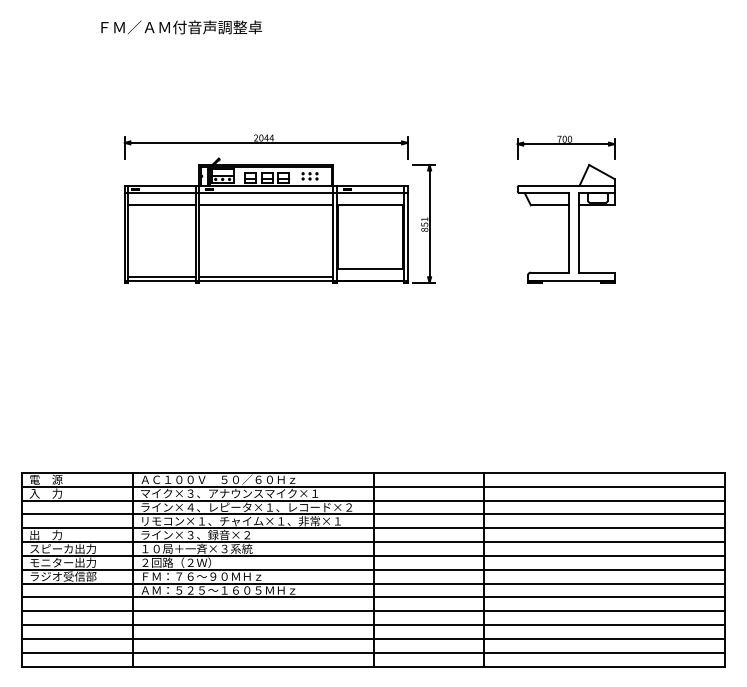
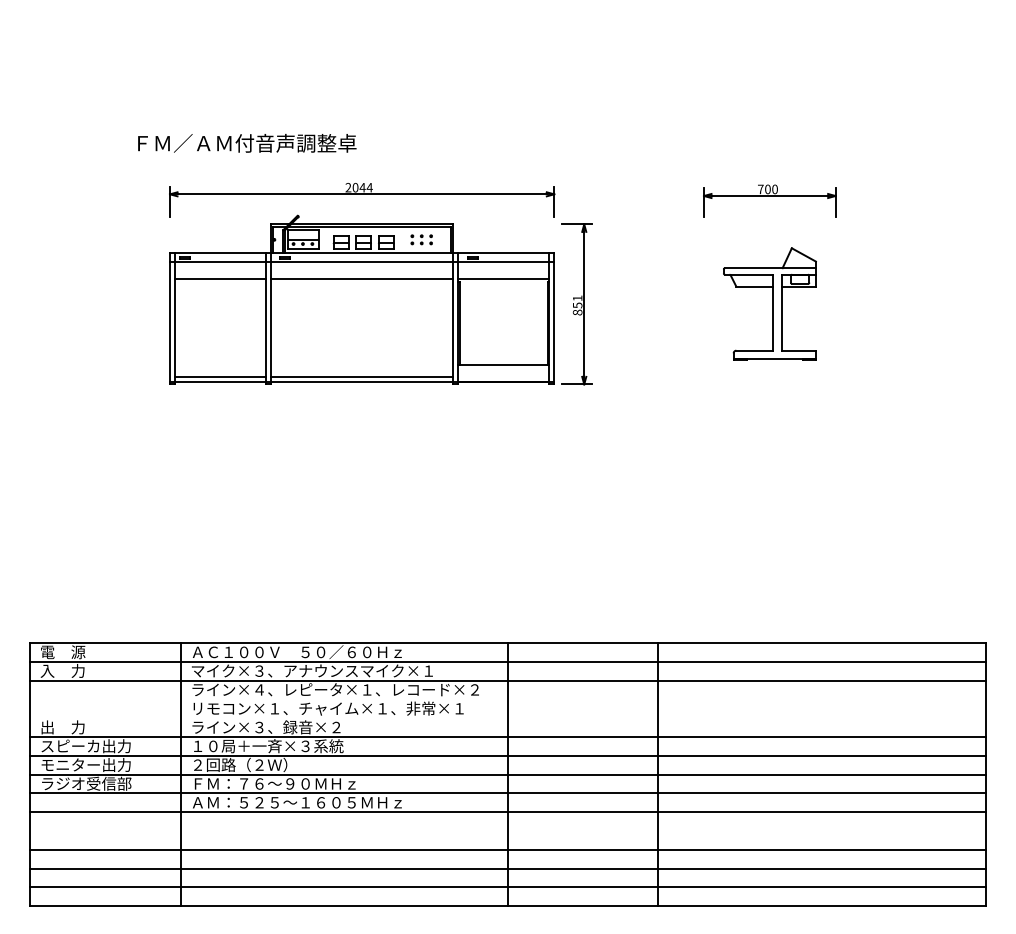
text: (181, 27) -> (247, 143), moved
part: (565, 223) -> (769, 303), size x0.7
line: (373, 514) -> (507, 699), removed
line: (373, 528) -> (507, 718), removed
line: (373, 610) -> (507, 830), removed

